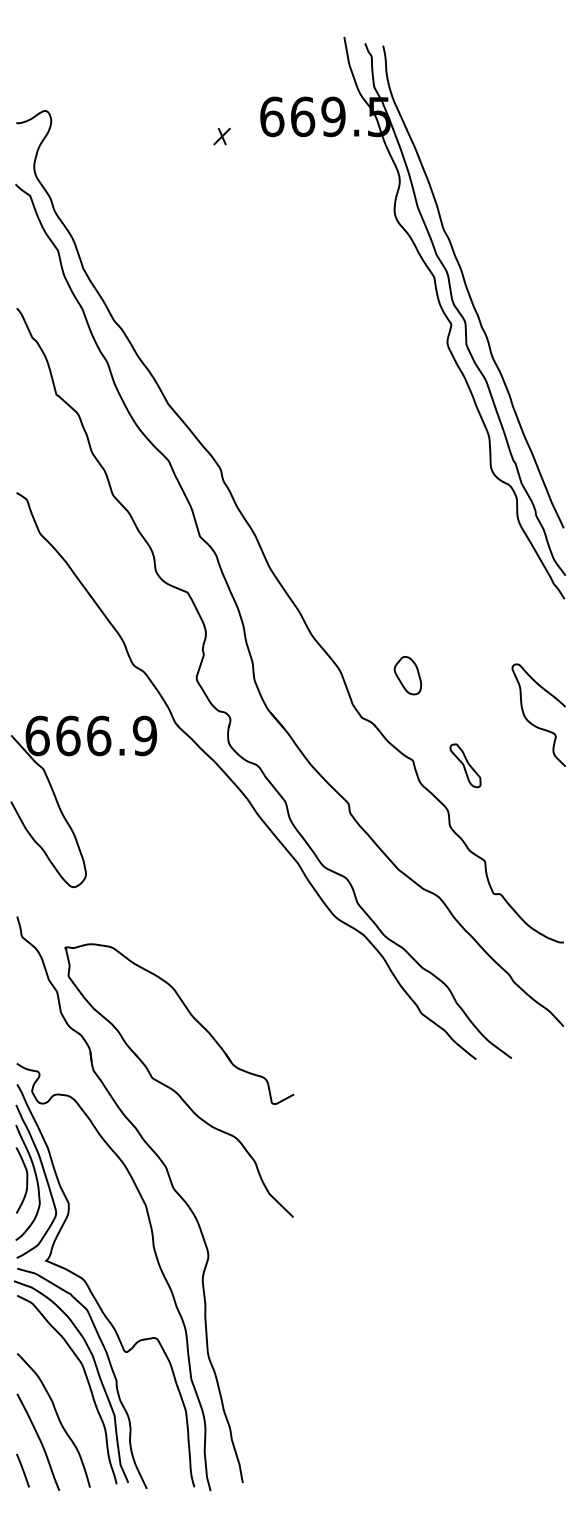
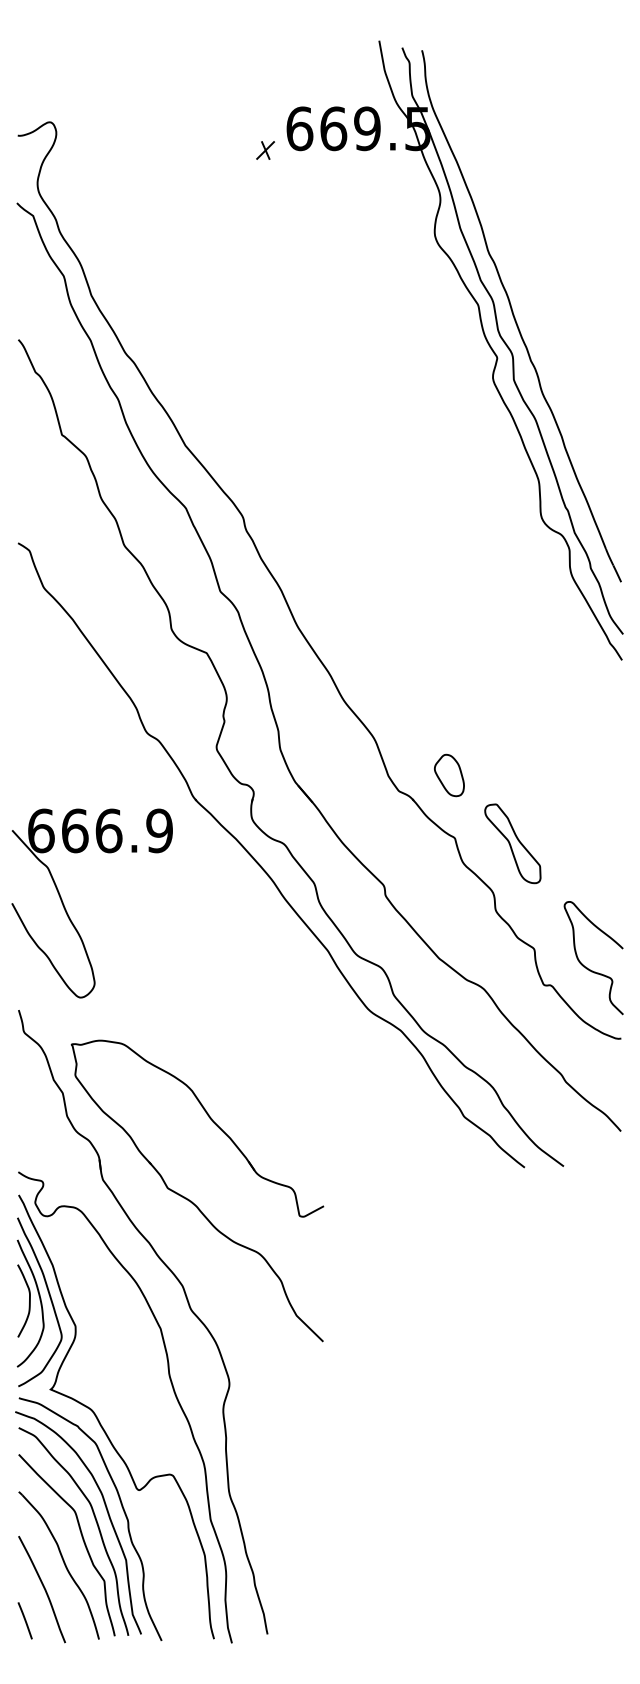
part: (221, 136) -> (264, 150), moved
part: (407, 675) -> (448, 775), moved
curve: (530, 721) -> (584, 964), moved
part: (465, 765) -> (512, 843), size x1.67
part: (62, 811) -> (68, 914), moved
curve: (74, 1396) -> (81, 1539), added

